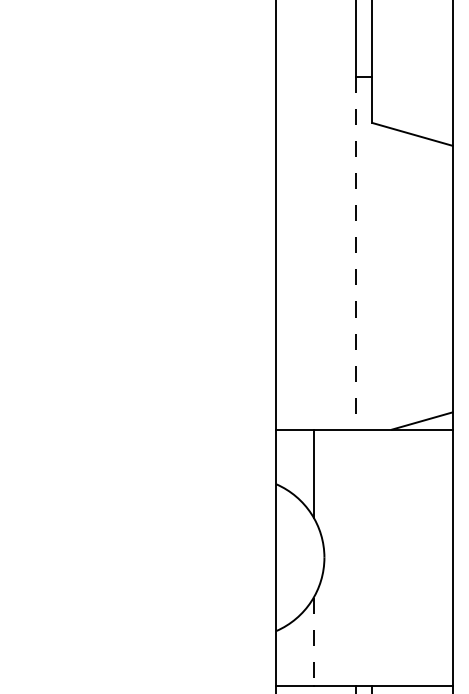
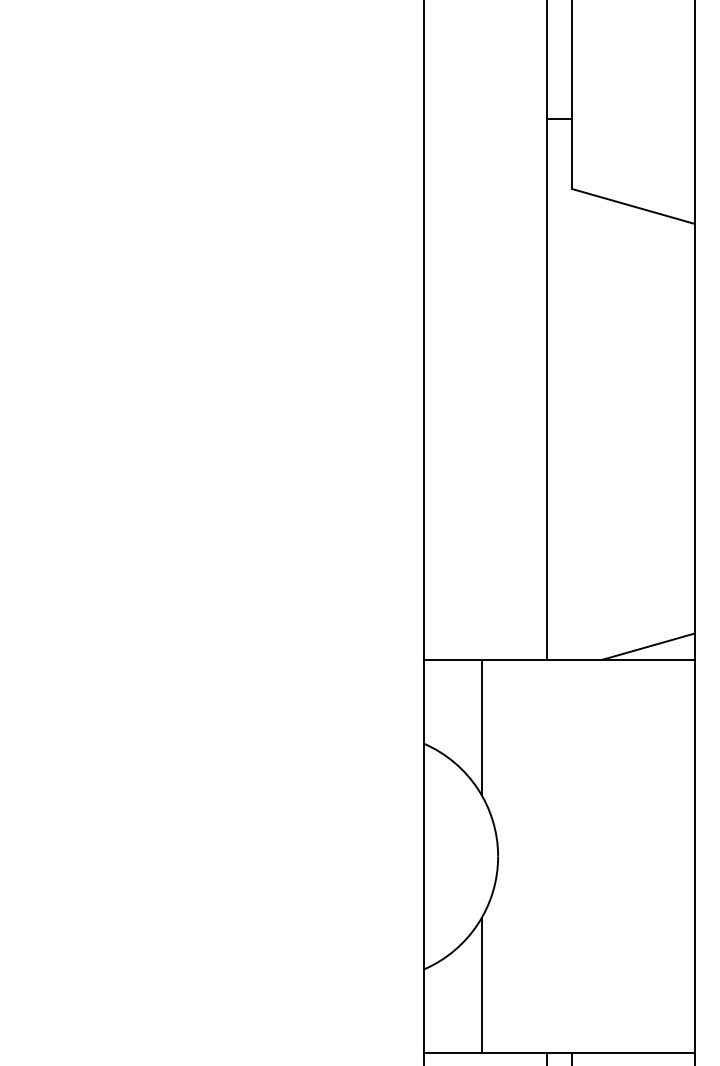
line: (356, 253) -> (547, 389), dashed -> solid
line: (313, 641) -> (481, 985), dashed -> solid

